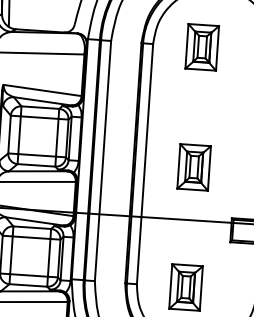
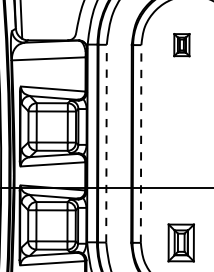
part: (201, 46) -> (181, 44), size x0.6
line: (103, 160) -> (106, 143), solid -> dashed
line: (145, 163) -> (141, 143), solid -> dashed
part: (194, 166) -> (181, 143), removed

